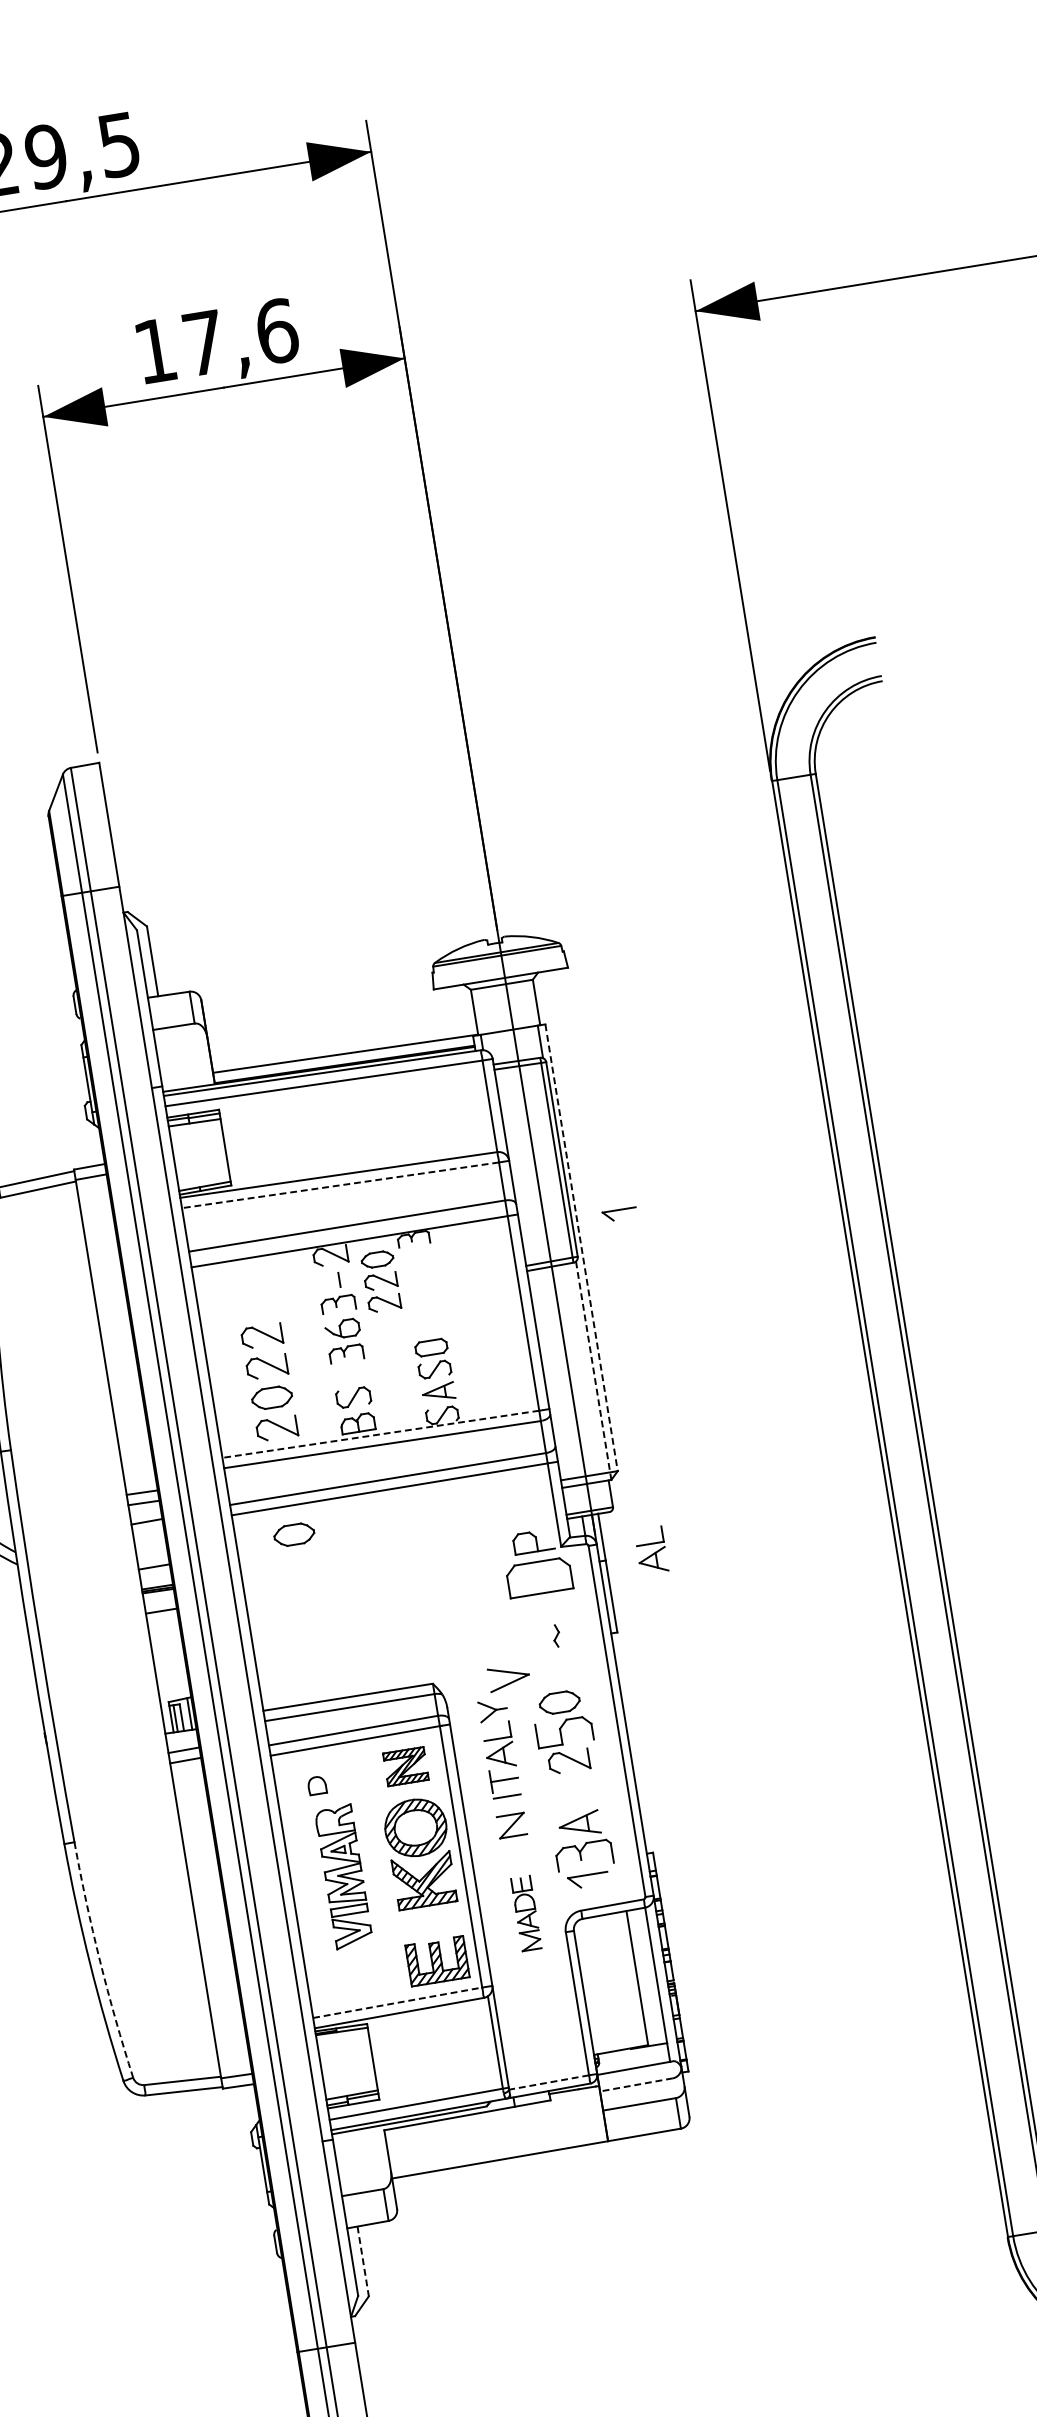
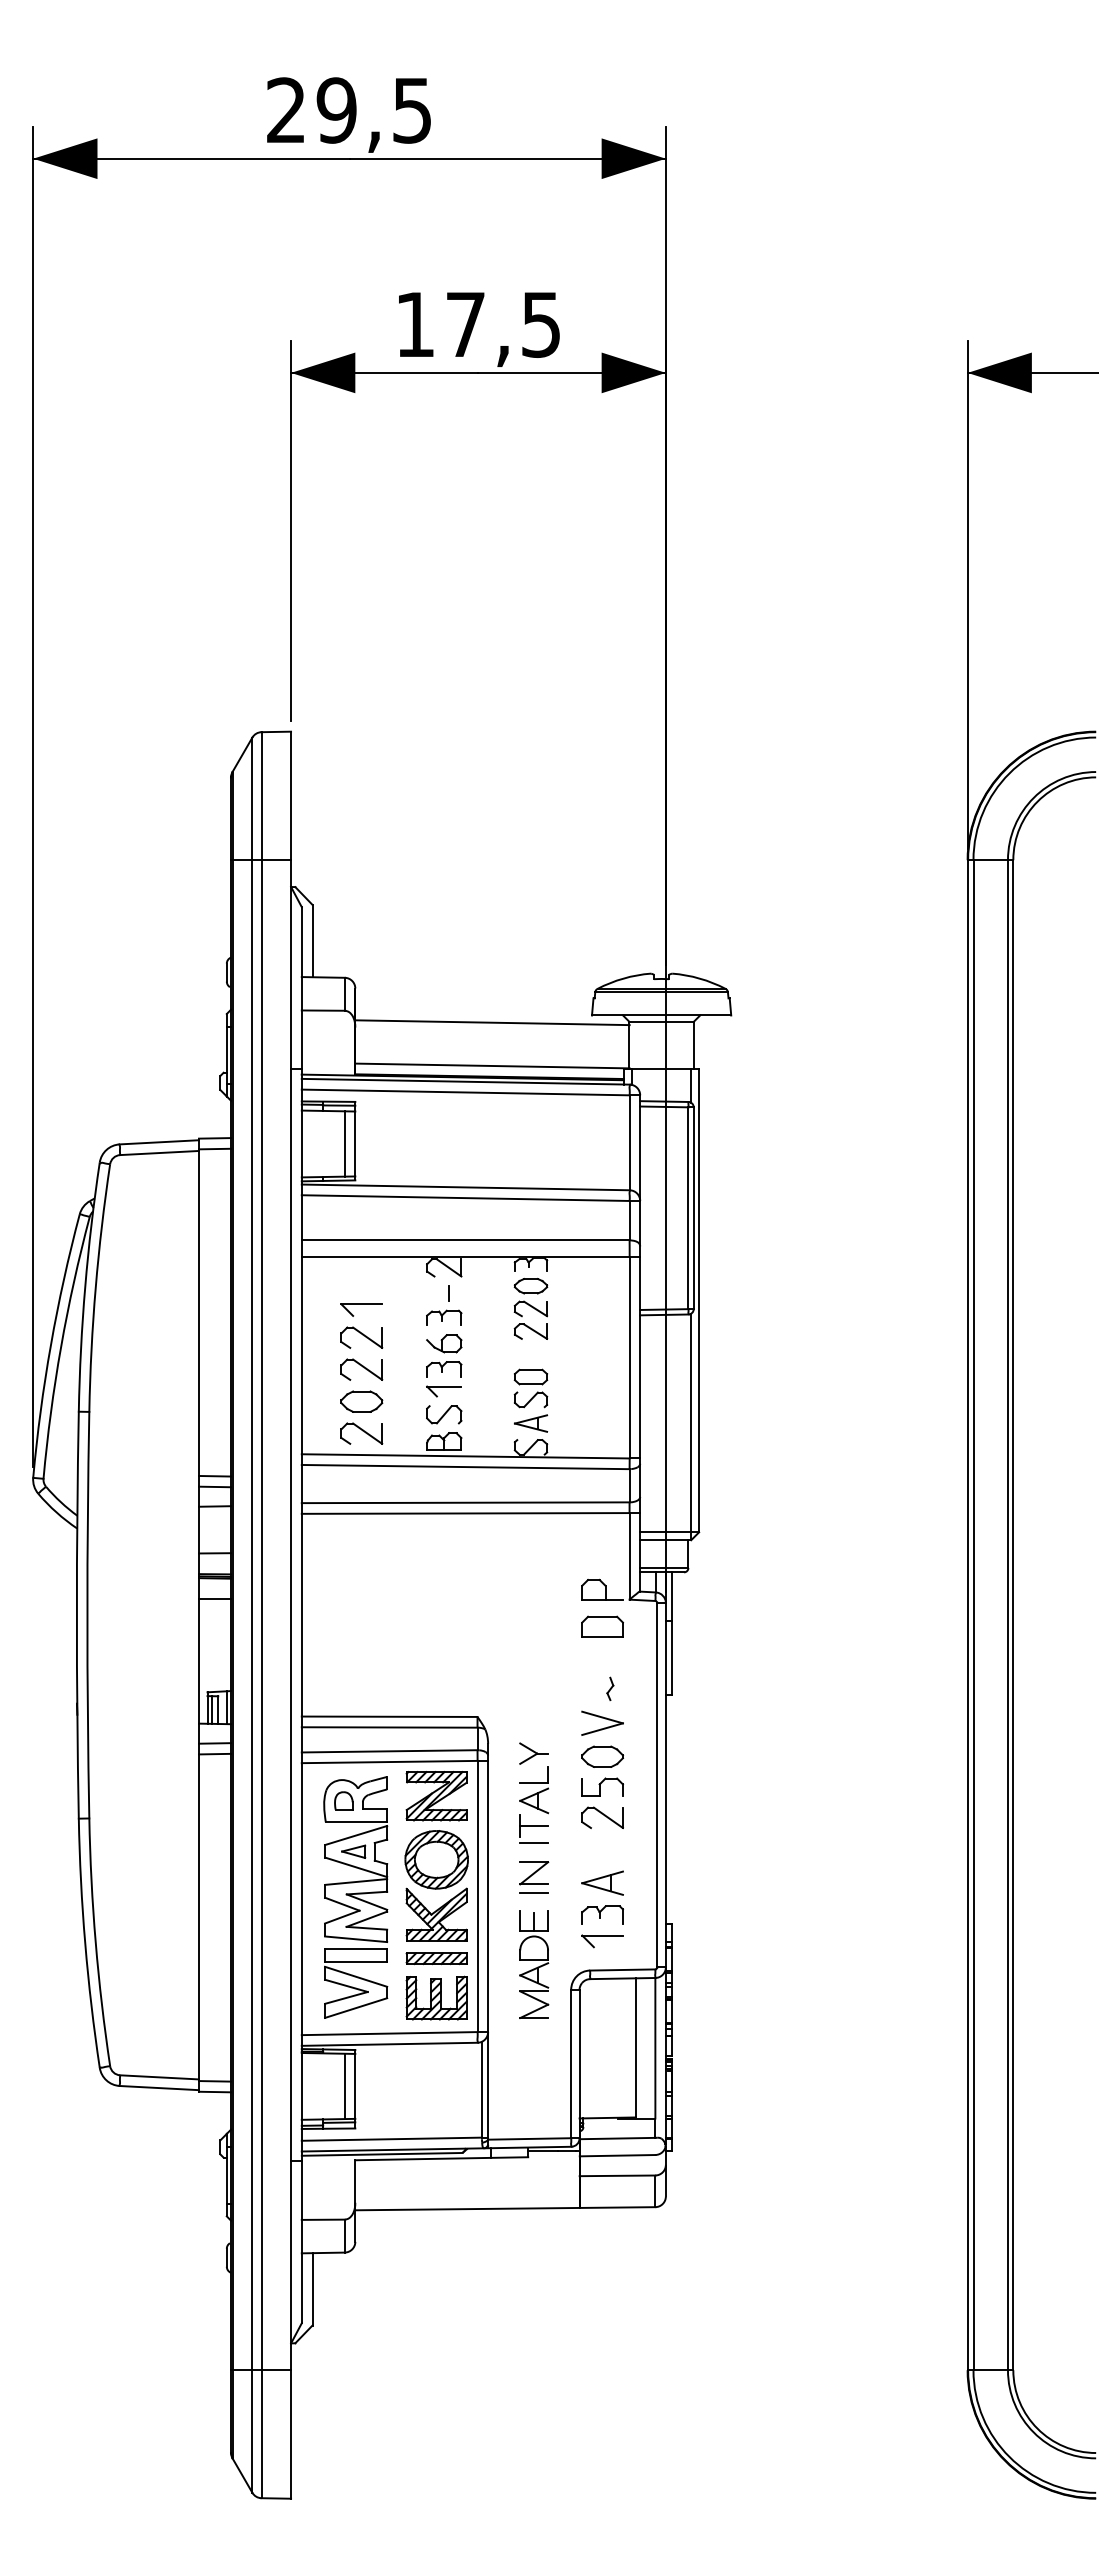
text: (277, 331) -> (541, 324), 17,6 -> 17,5
line: (338, 1011) -> (492, 1022), added
line: (215, 1151) -> (344, 1143), added
line: (340, 1185) -> (465, 1198), dashed -> solid
part: (619, 1214) -> (443, 1391), moved
line: (581, 1247) -> (699, 1300), dashed -> solid
part: (380, 1281) -> (530, 1308), moved
part: (257, 1308) -> (361, 1309), added
line: (594, 1371) -> (691, 1427), dashed -> solid
line: (380, 1434) -> (465, 1456), dashed -> solid
part: (293, 1534) -> (361, 1543), removed
part: (651, 1550) -> (720, 1618), removed
part: (539, 1577) -> (602, 1626), size x0.62
part: (508, 1676) -> (602, 1722), moved
part: (564, 1731) -> (602, 1786), size x0.71
part: (405, 1766) -> (436, 1796), size x1.43
line: (515, 1844) -> (534, 1892), added
part: (584, 1854) -> (602, 1914), size x0.71
part: (343, 1876) -> (355, 1897), size x1.67
part: (526, 1913) -> (534, 1964), size x1.43
part: (431, 1923) -> (436, 1958), added
arc: (99, 1960) -> (95, 1942), dashed -> solid
line: (397, 2002) -> (389, 2033), dashed -> solid
line: (362, 2060) -> (344, 2086), added
line: (548, 2082) -> (529, 2138), dashed -> solid
line: (636, 2084) -> (617, 2155), dashed -> solid
line: (363, 2261) -> (312, 2289), dashed -> solid

